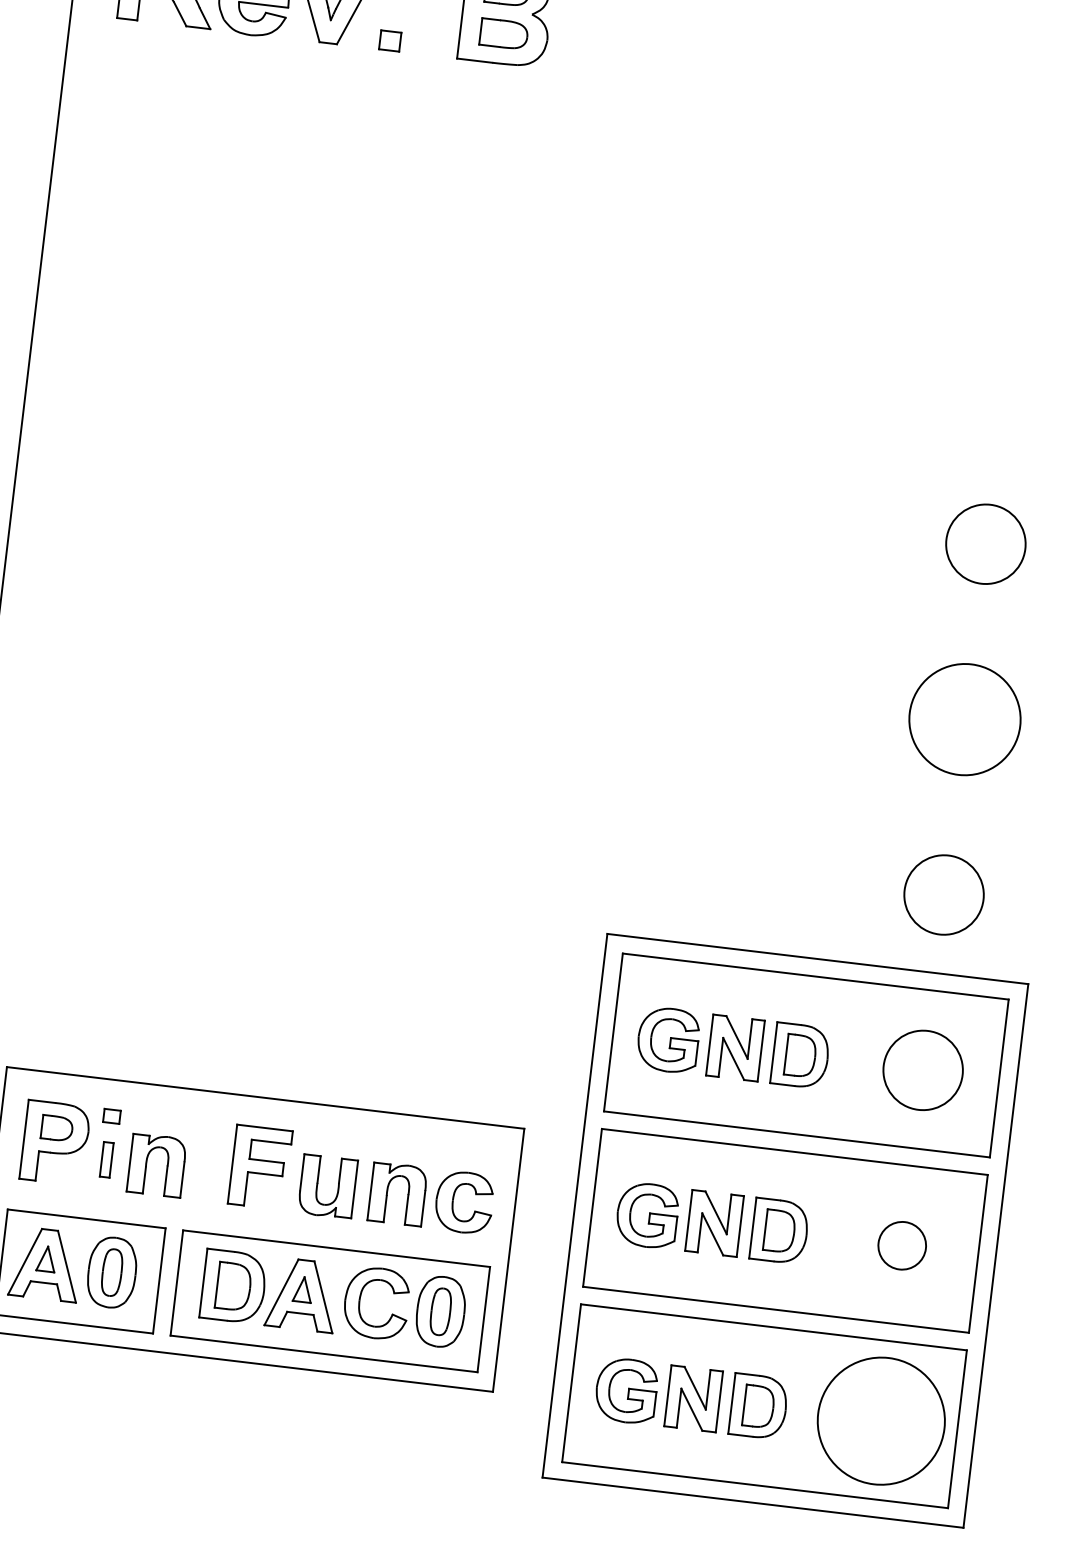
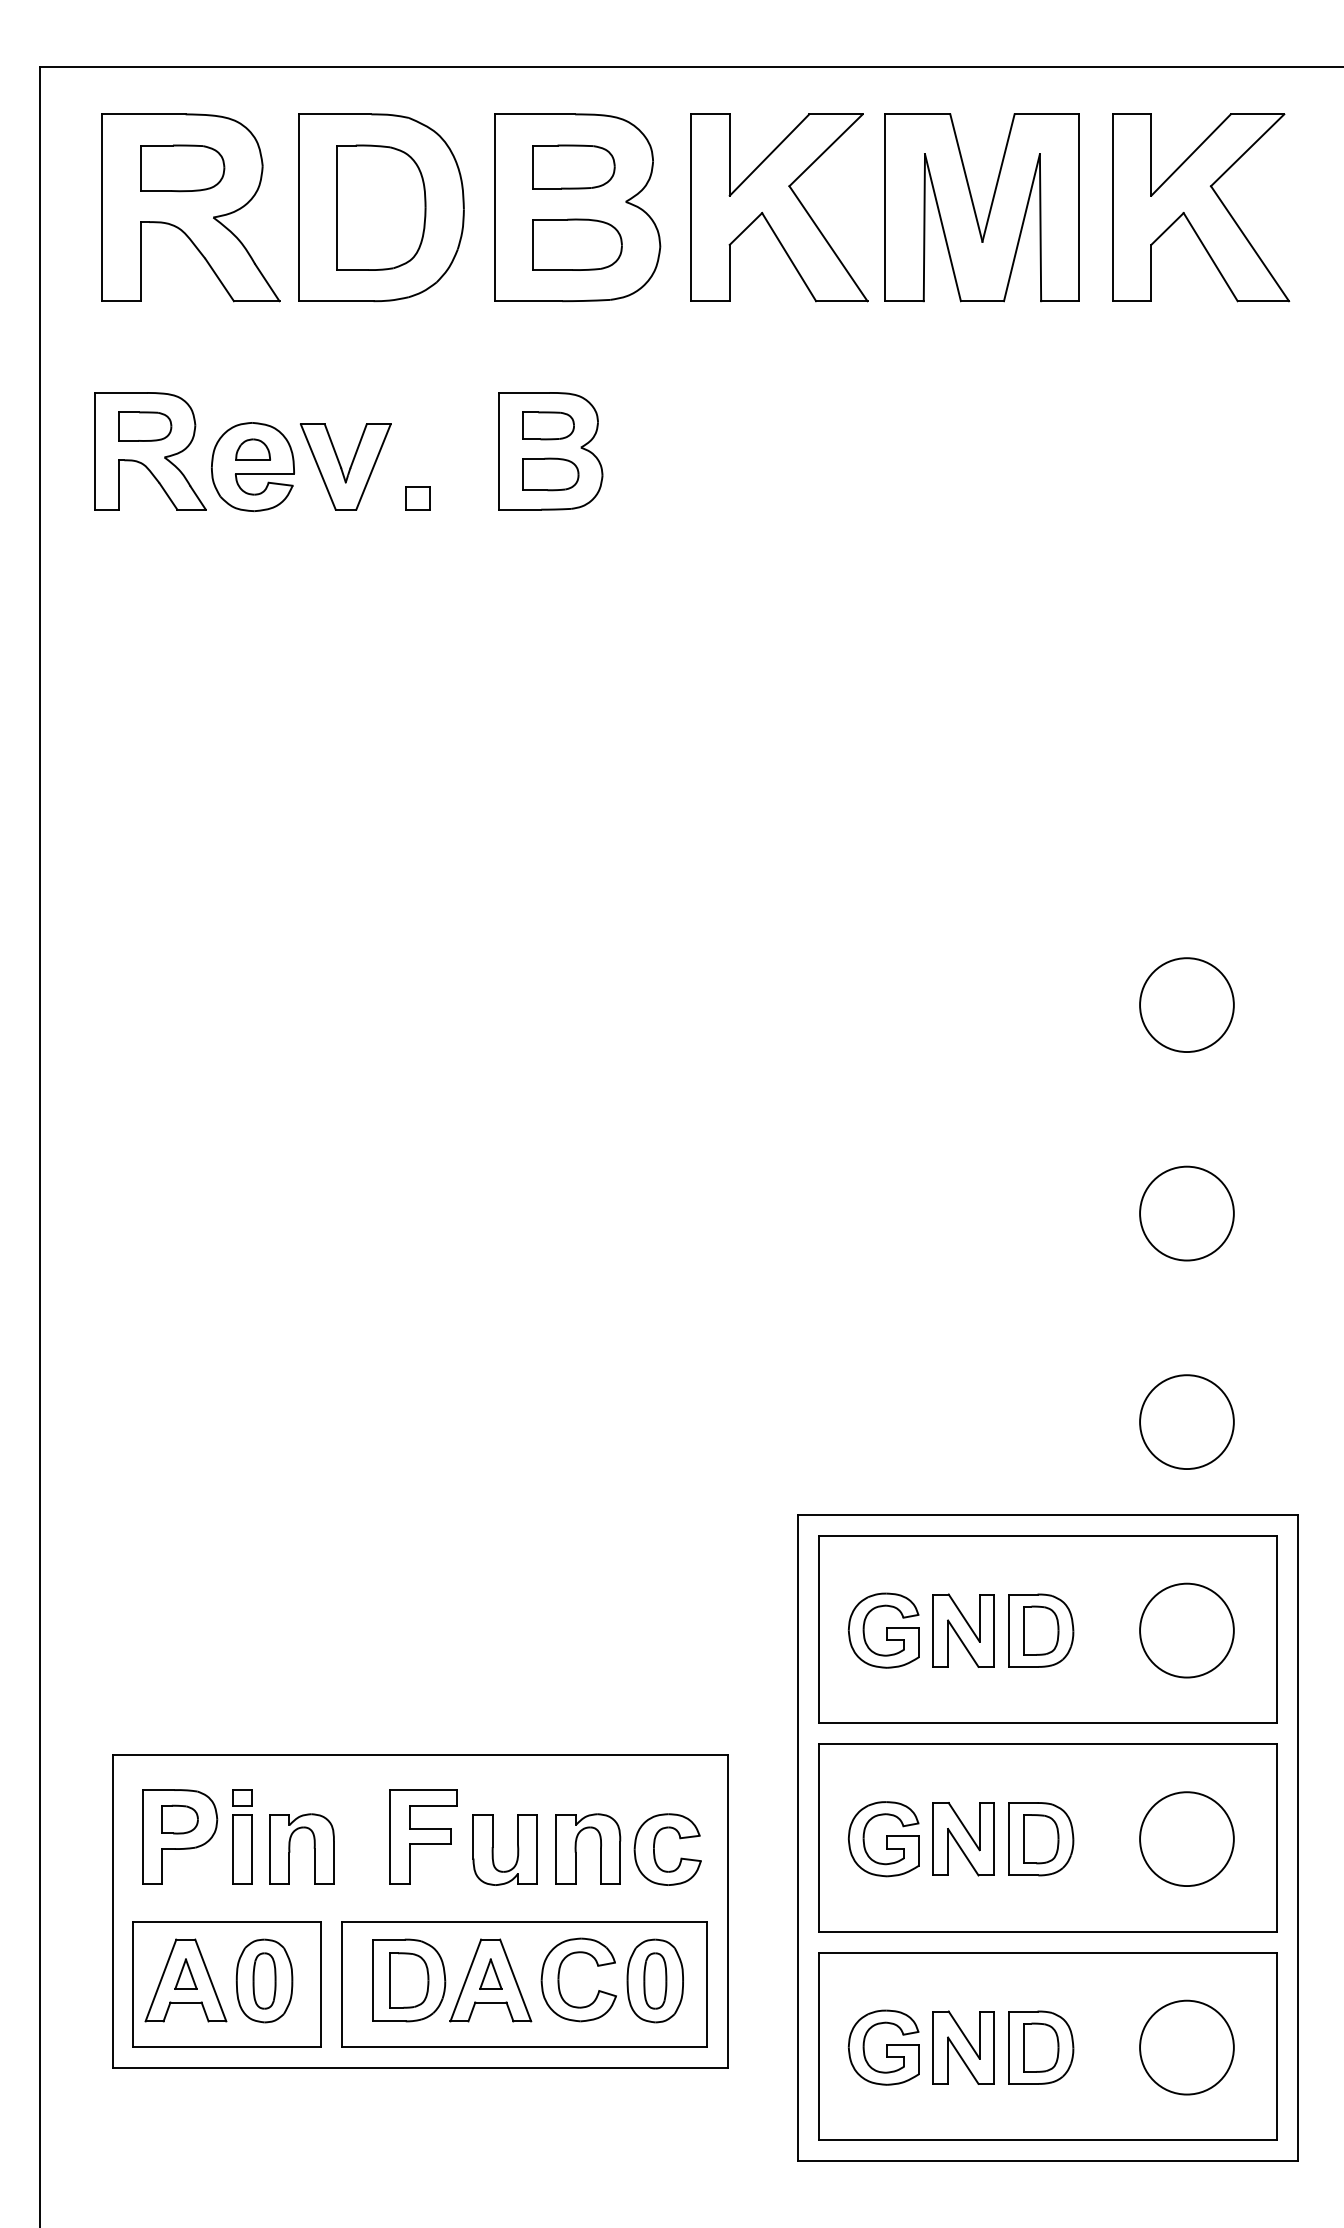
circle: (964, 719) -> (1186, 1213), size x0.71
part: (106, 1159) -> (242, 1849), size x1.67
circle: (901, 1246) -> (1186, 1839), size x1.67
circle: (880, 1421) -> (1186, 2047), size x0.62

